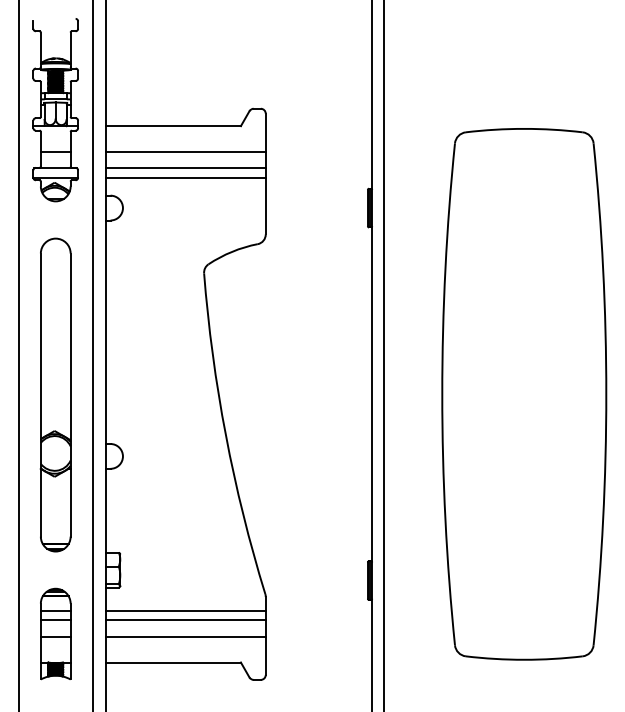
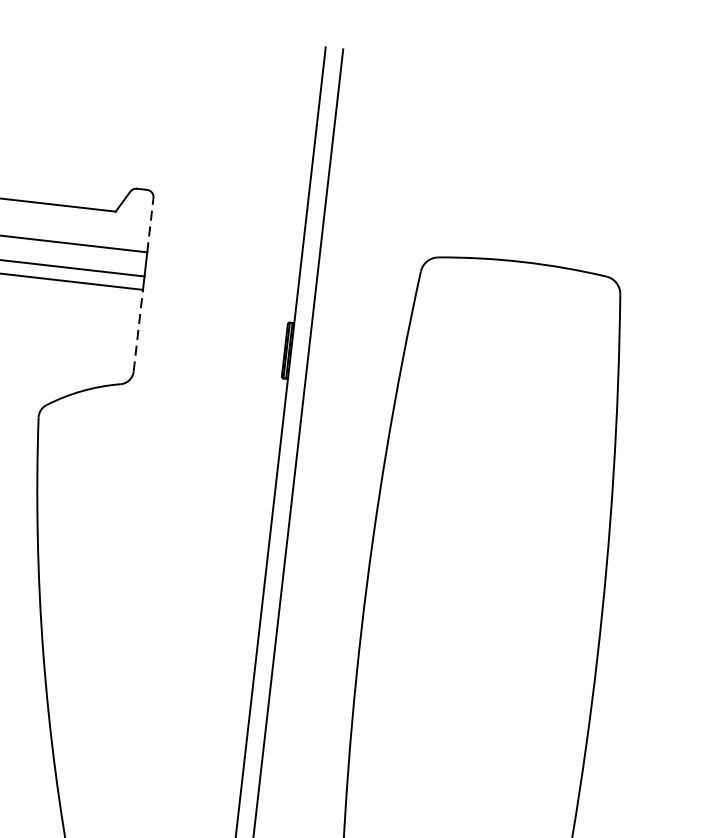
line: (265, 132) -> (150, 224), solid -> dashed
line: (265, 205) -> (138, 329), solid -> dashed

